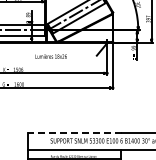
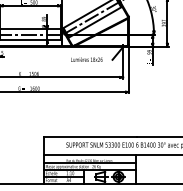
text: (50, 56) -> (86, 59), moved
line: (74, 132) -> (90, 136), dashed -> solid

